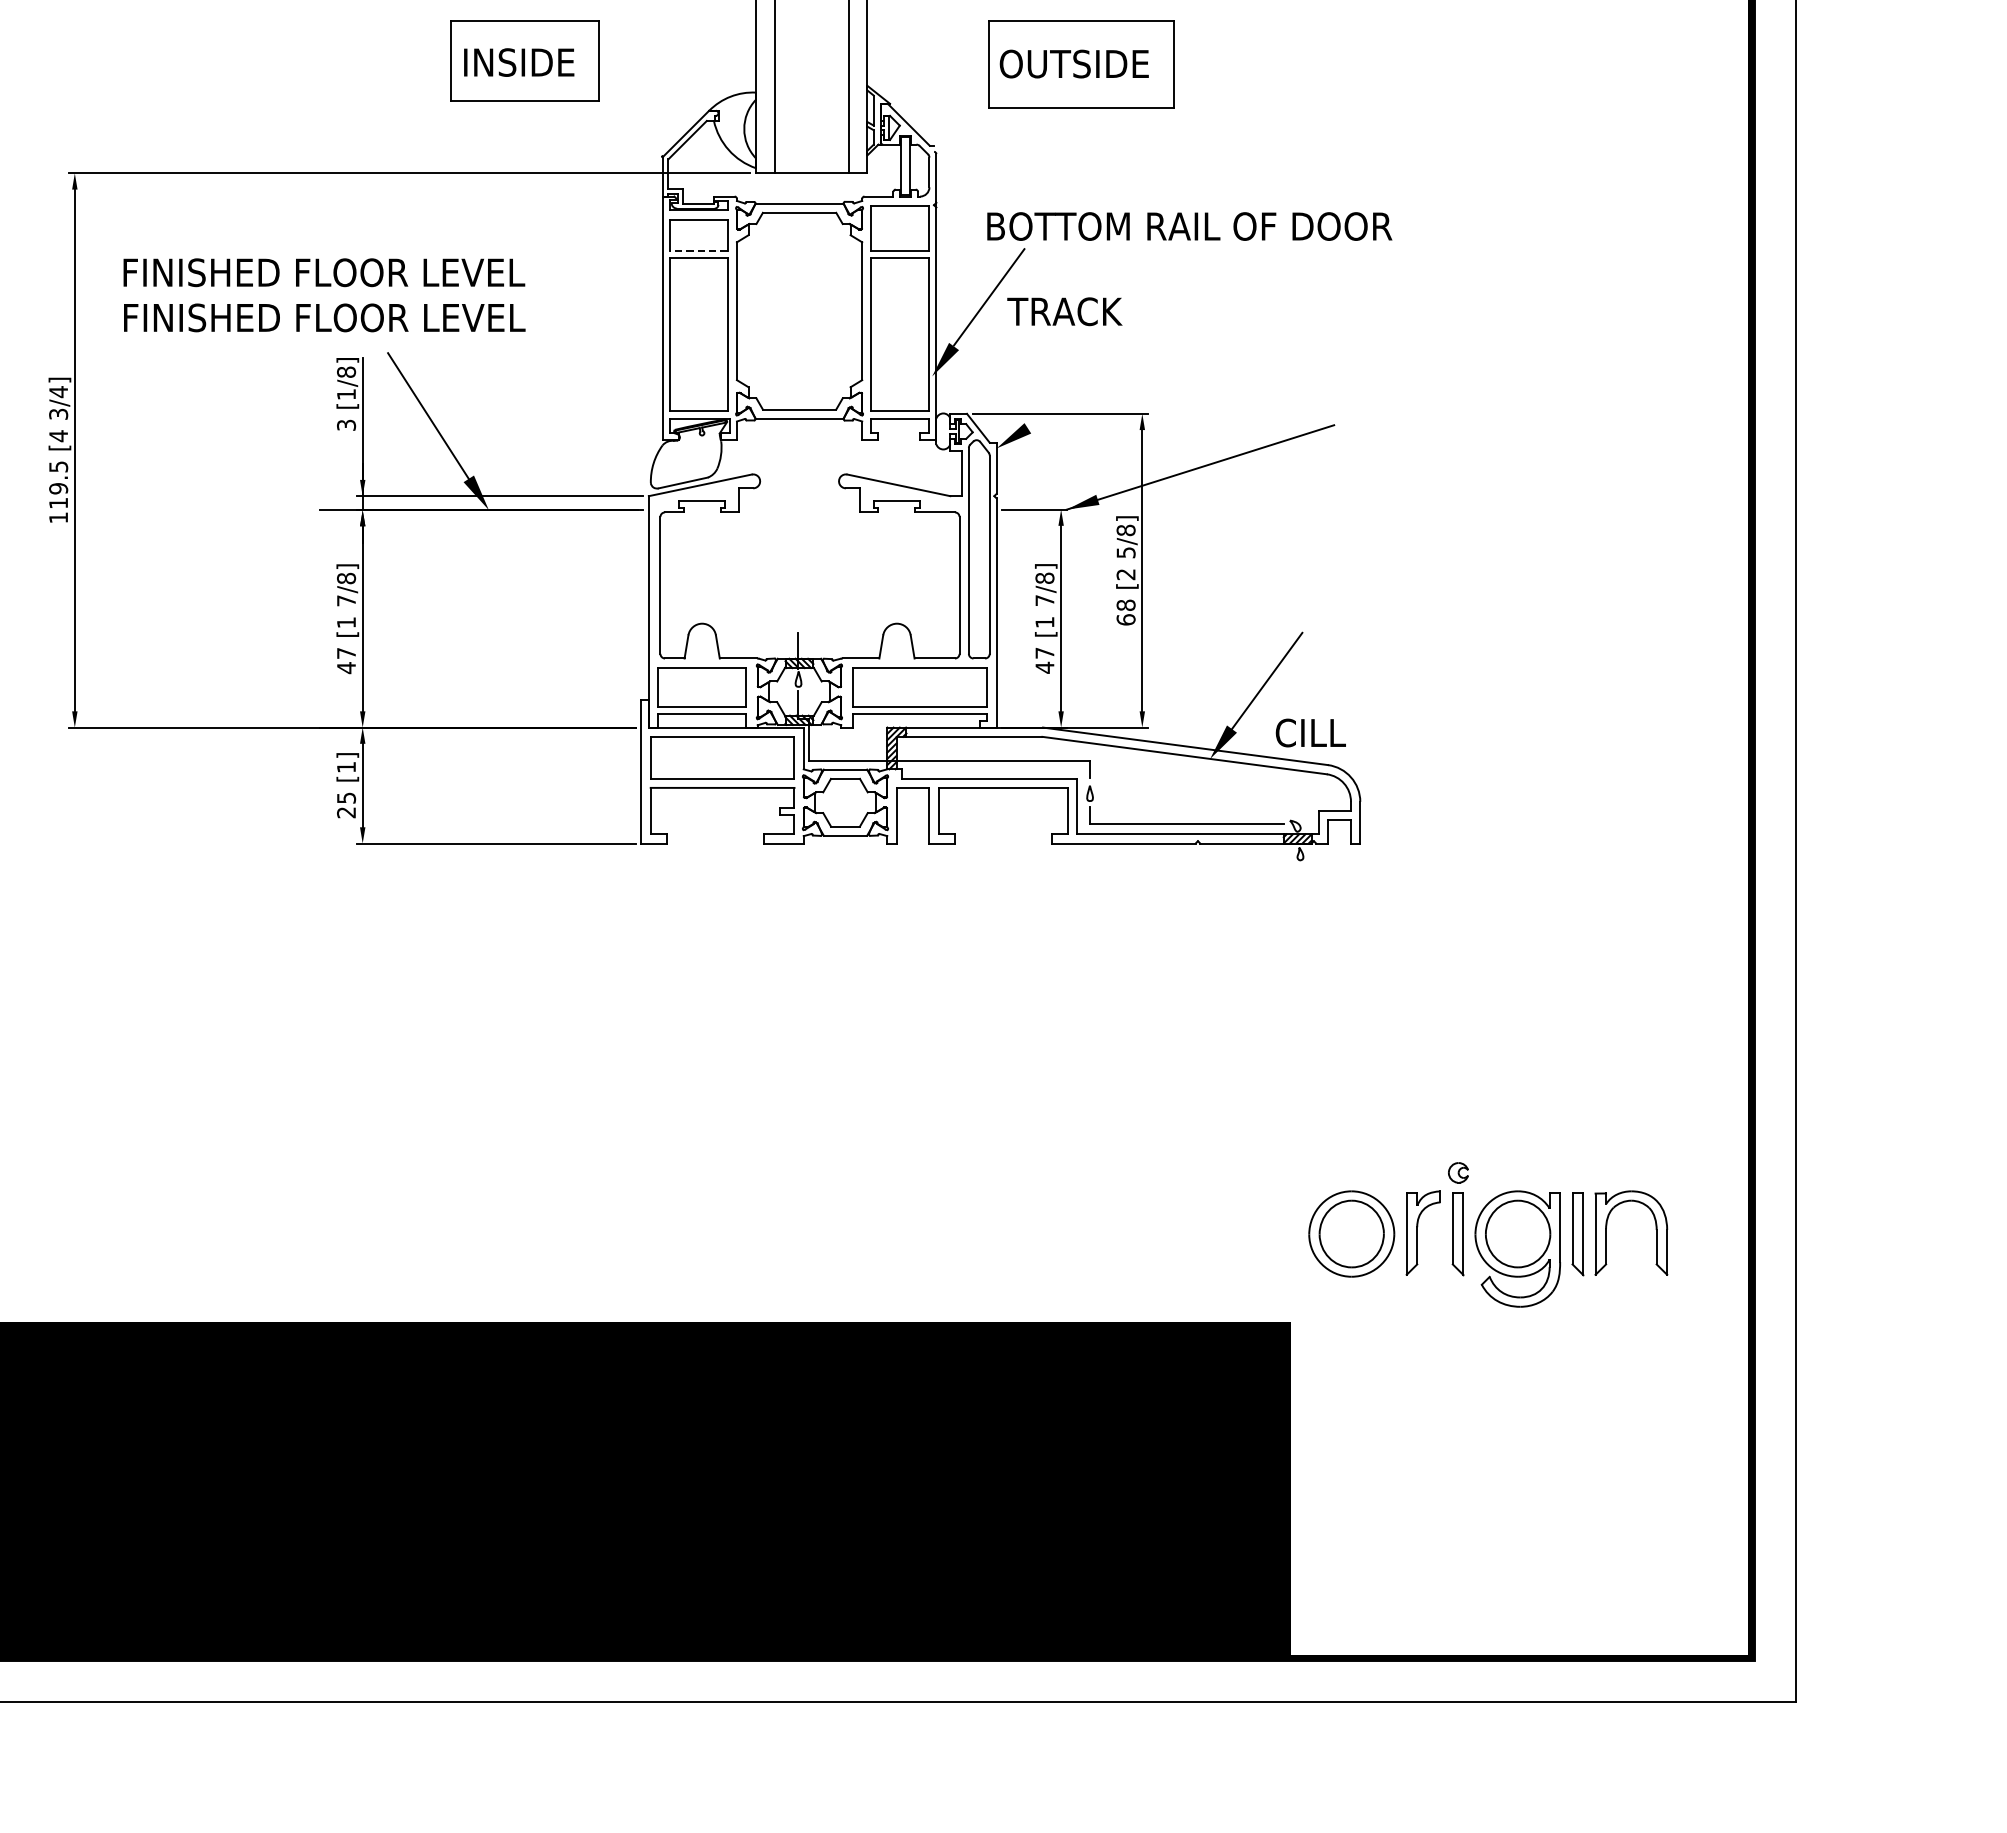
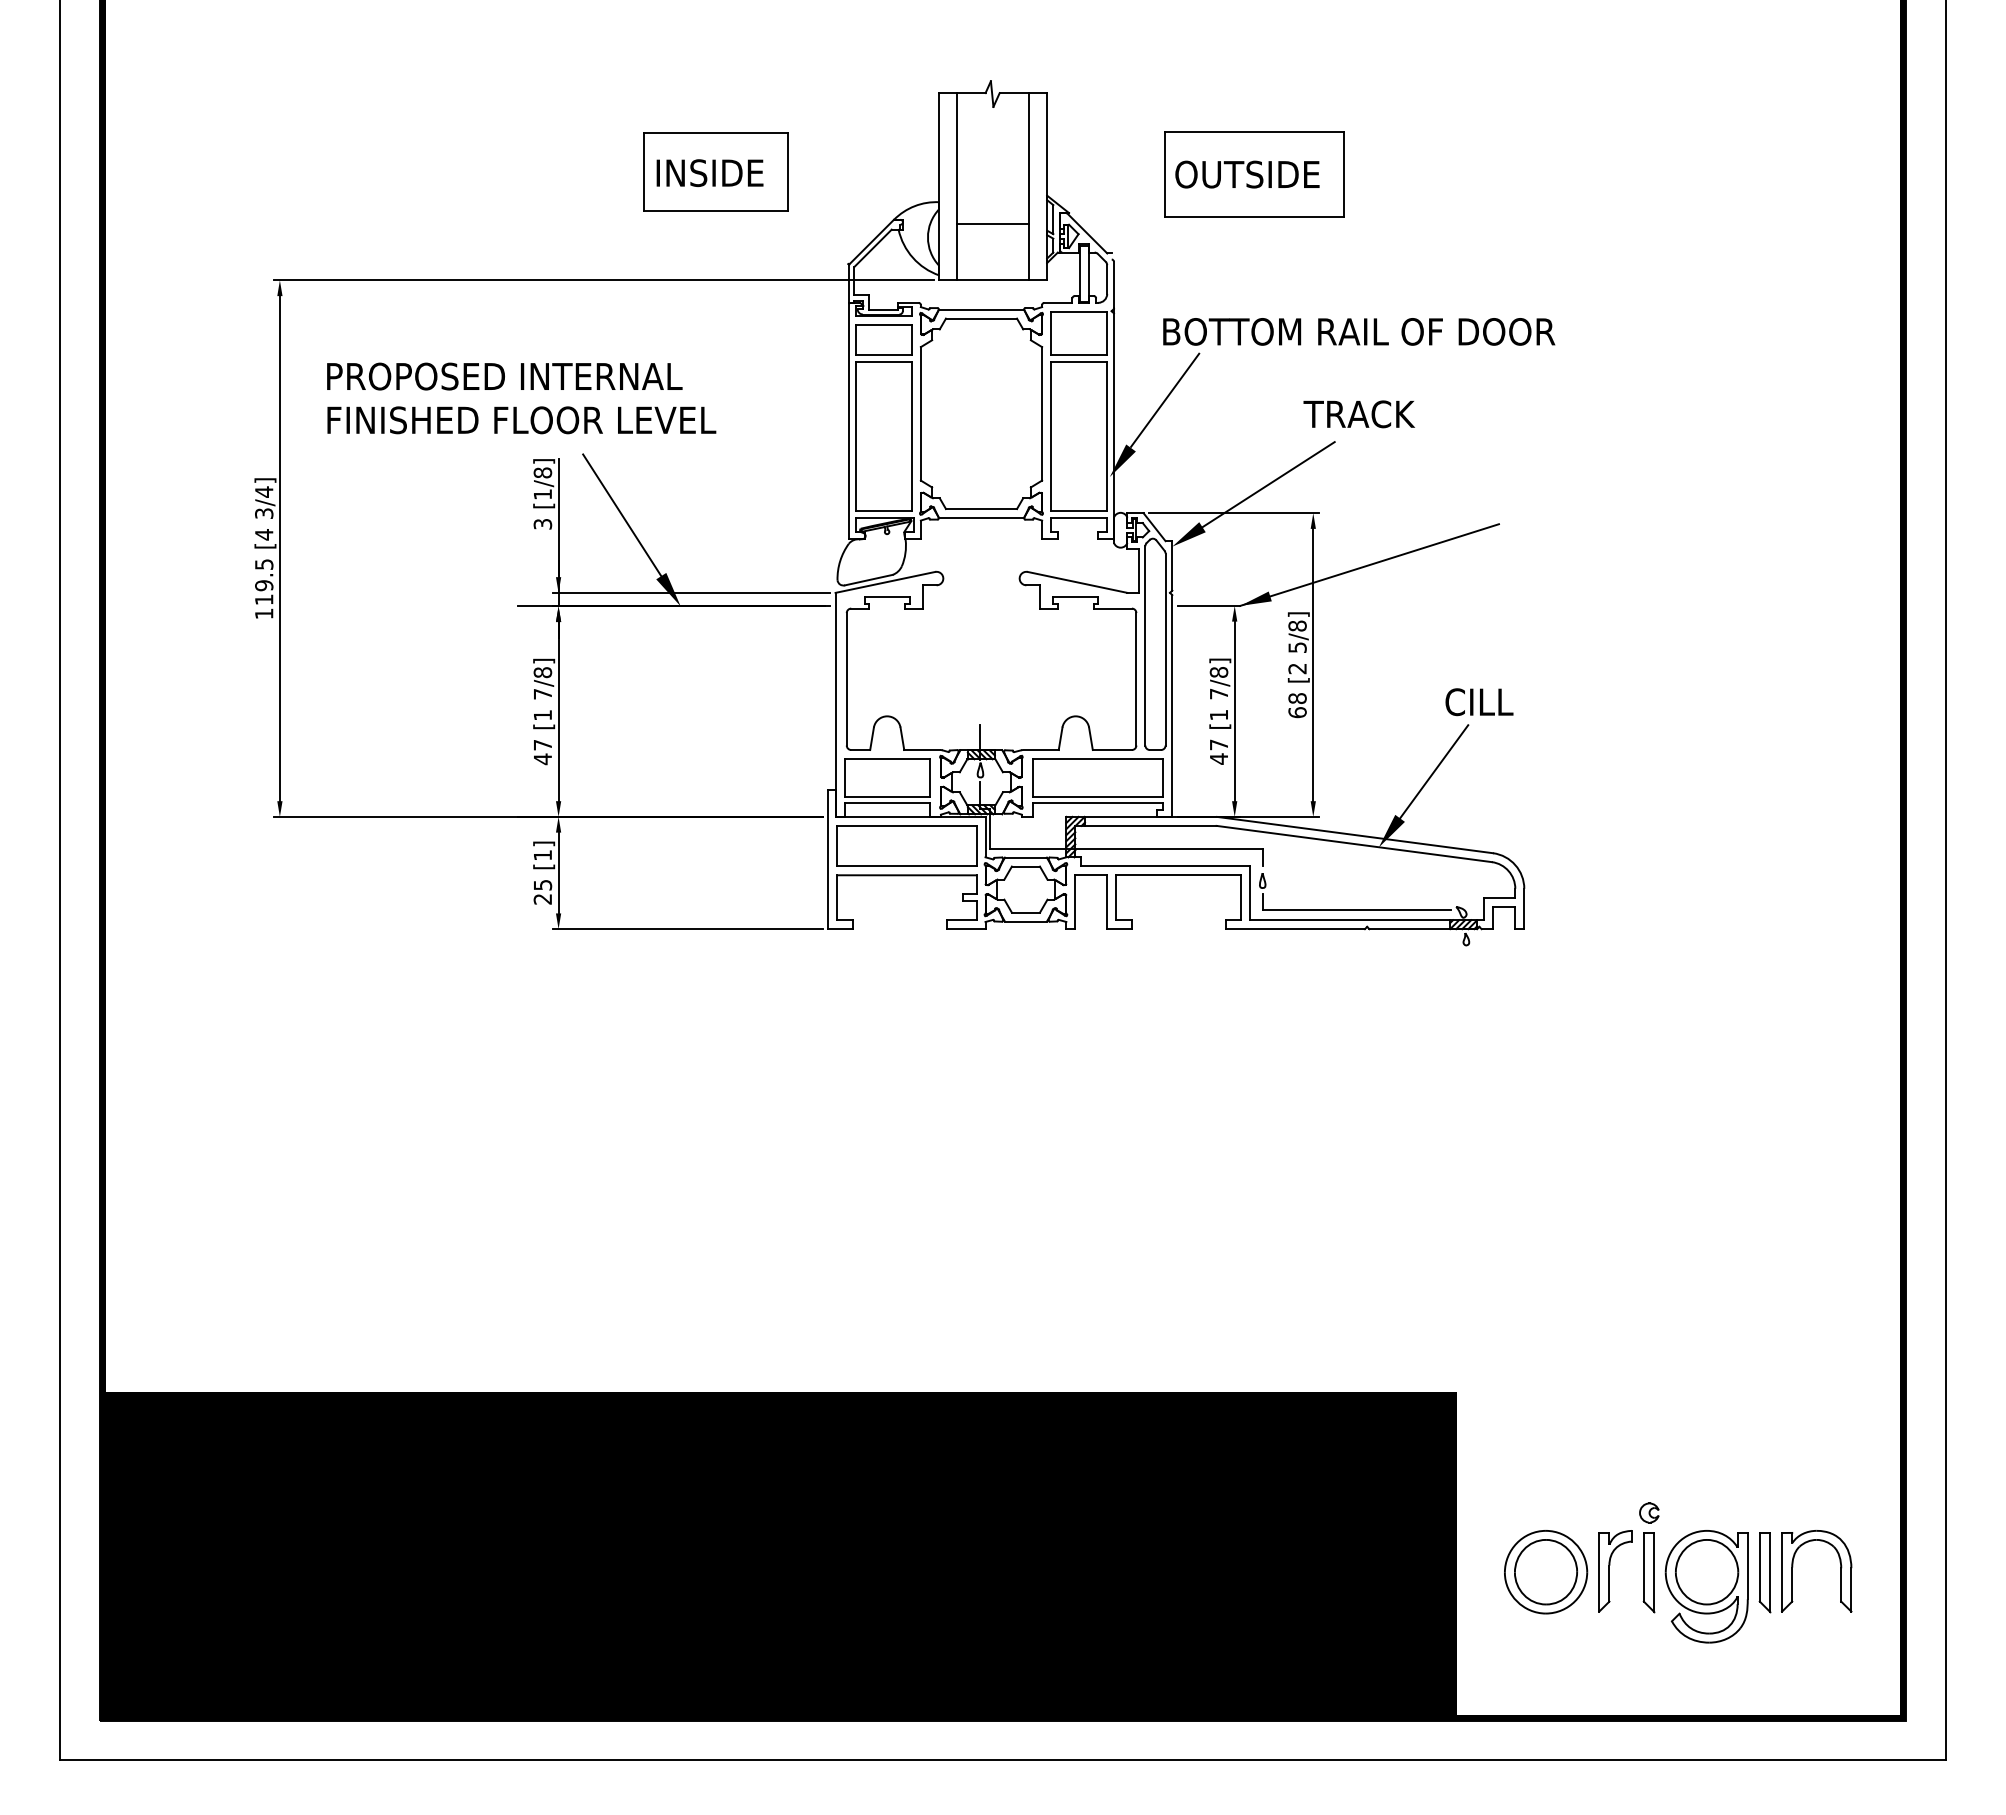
line: (811, 115) -> (993, 224), added
line: (698, 250) -> (883, 355), dashed -> solid
text: (325, 272) -> (522, 376), FINISHED FLOOR LEVEL -> PROPOSED INTERNAL
text: (1064, 311) -> (1358, 414), moved
line: (1096, 384) -> (1268, 484), added
text: (1310, 733) -> (1479, 702), moved
part: (1488, 1234) -> (1678, 1572), moved

